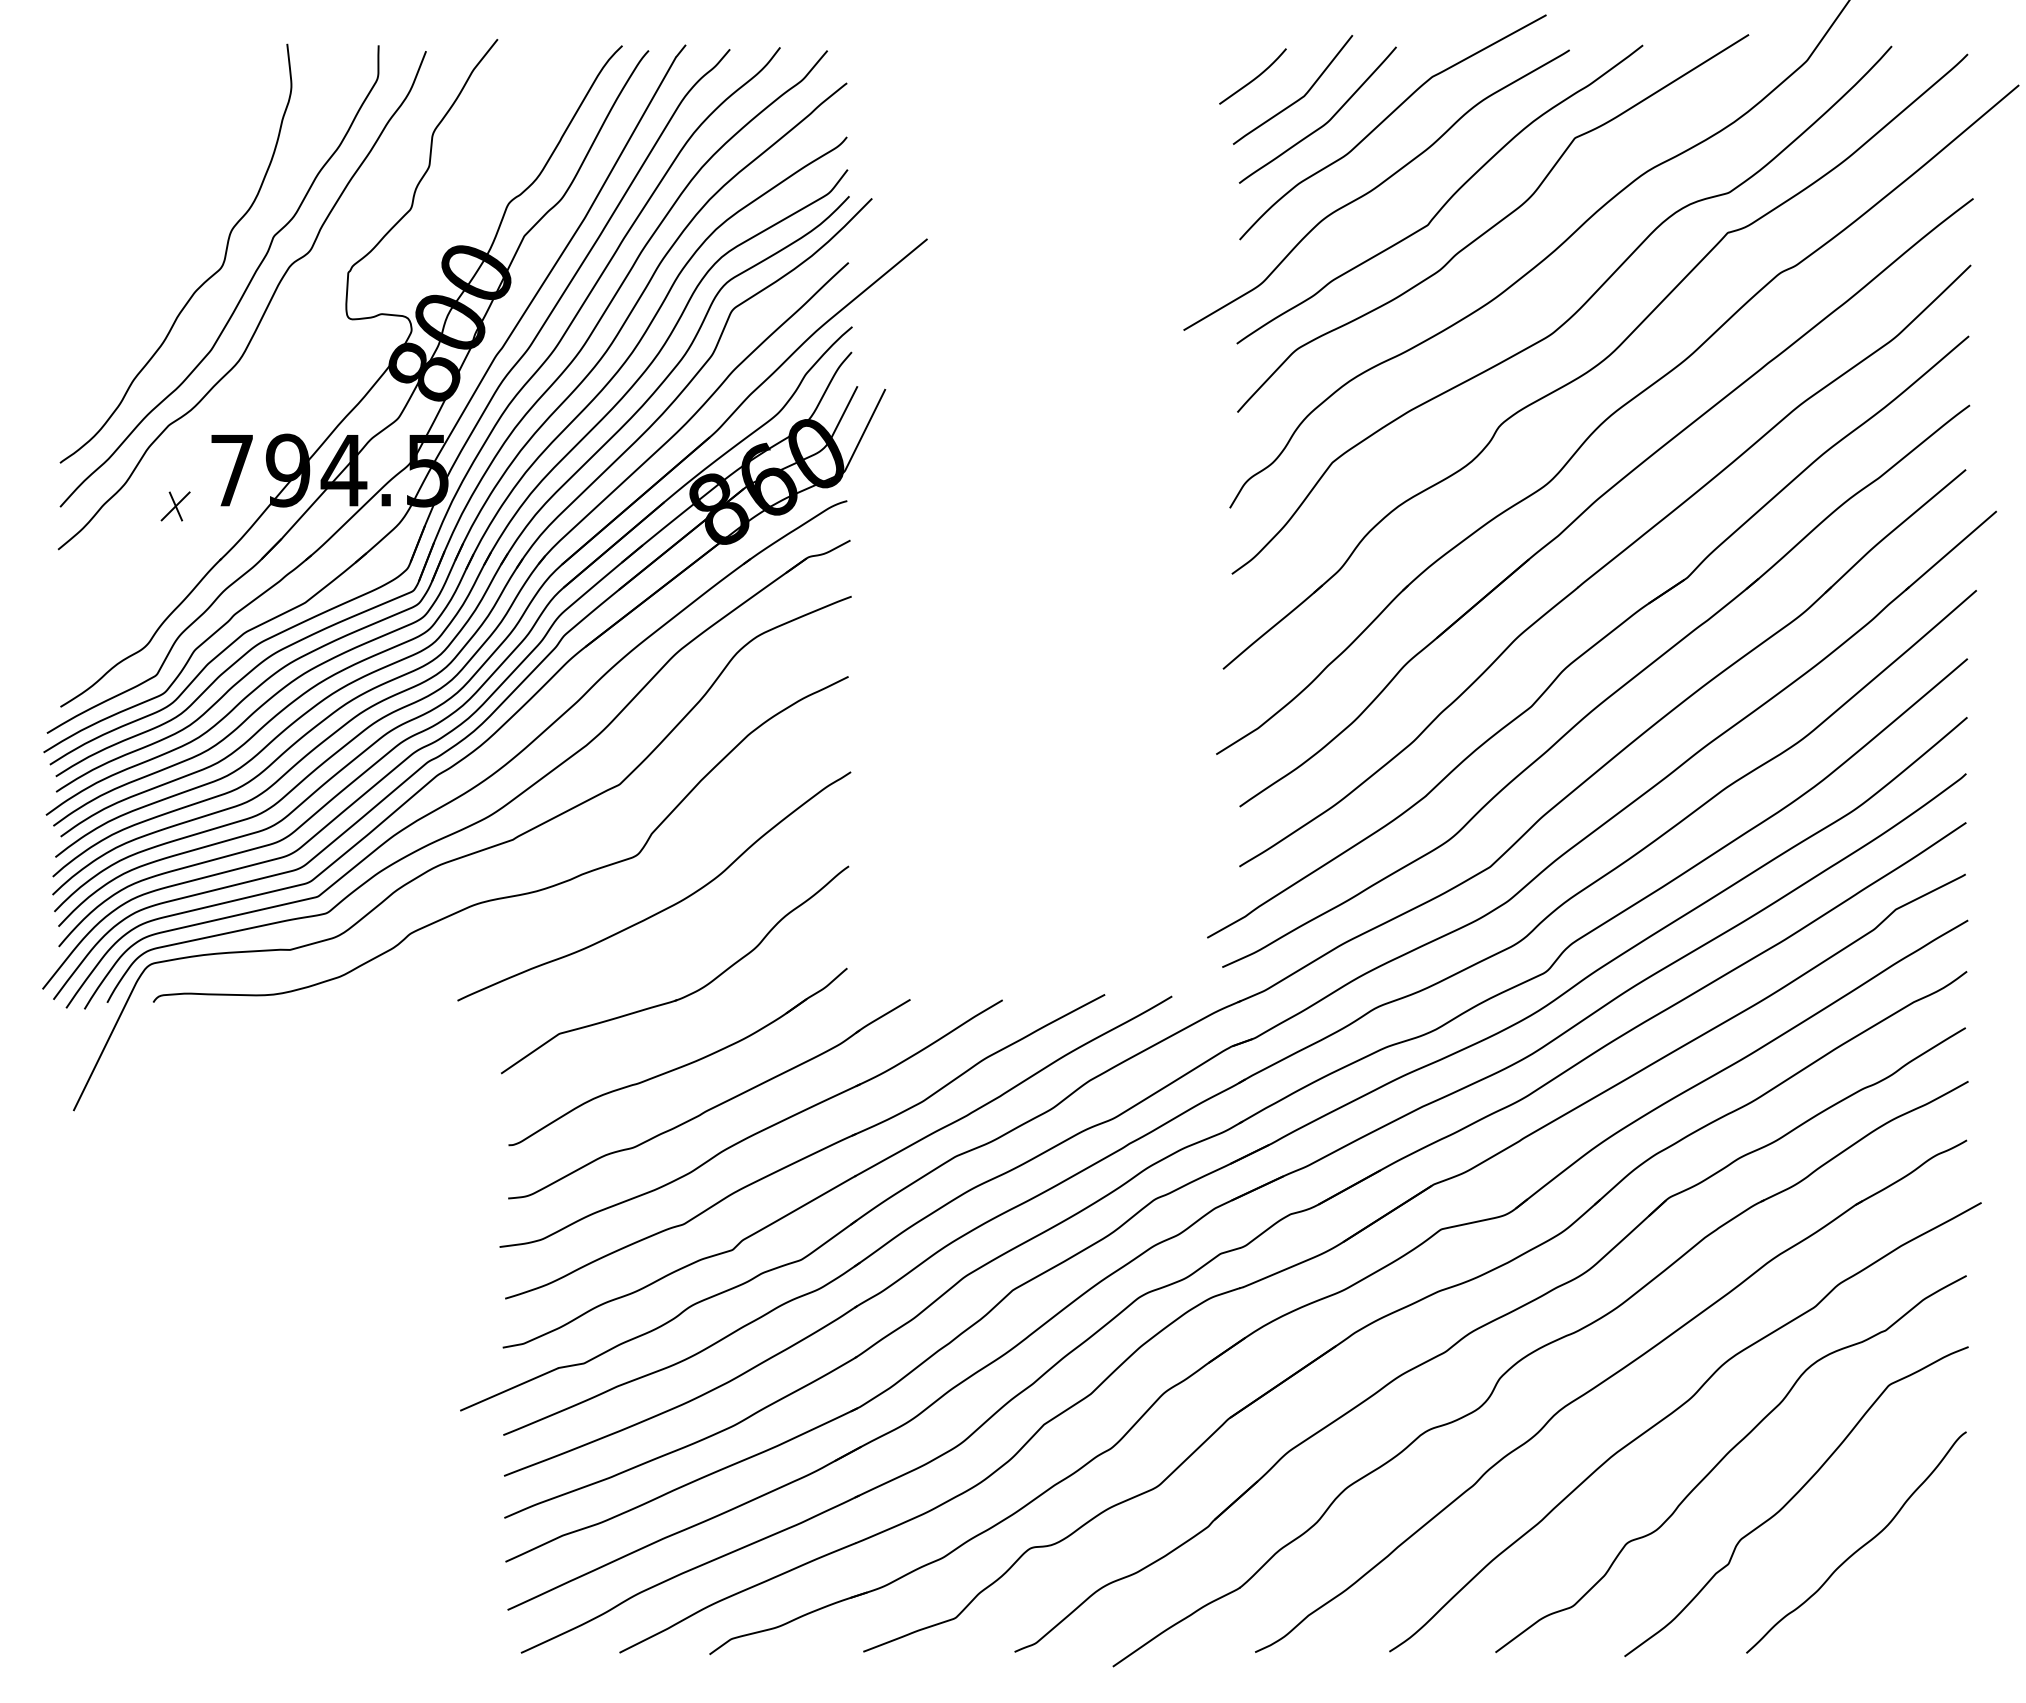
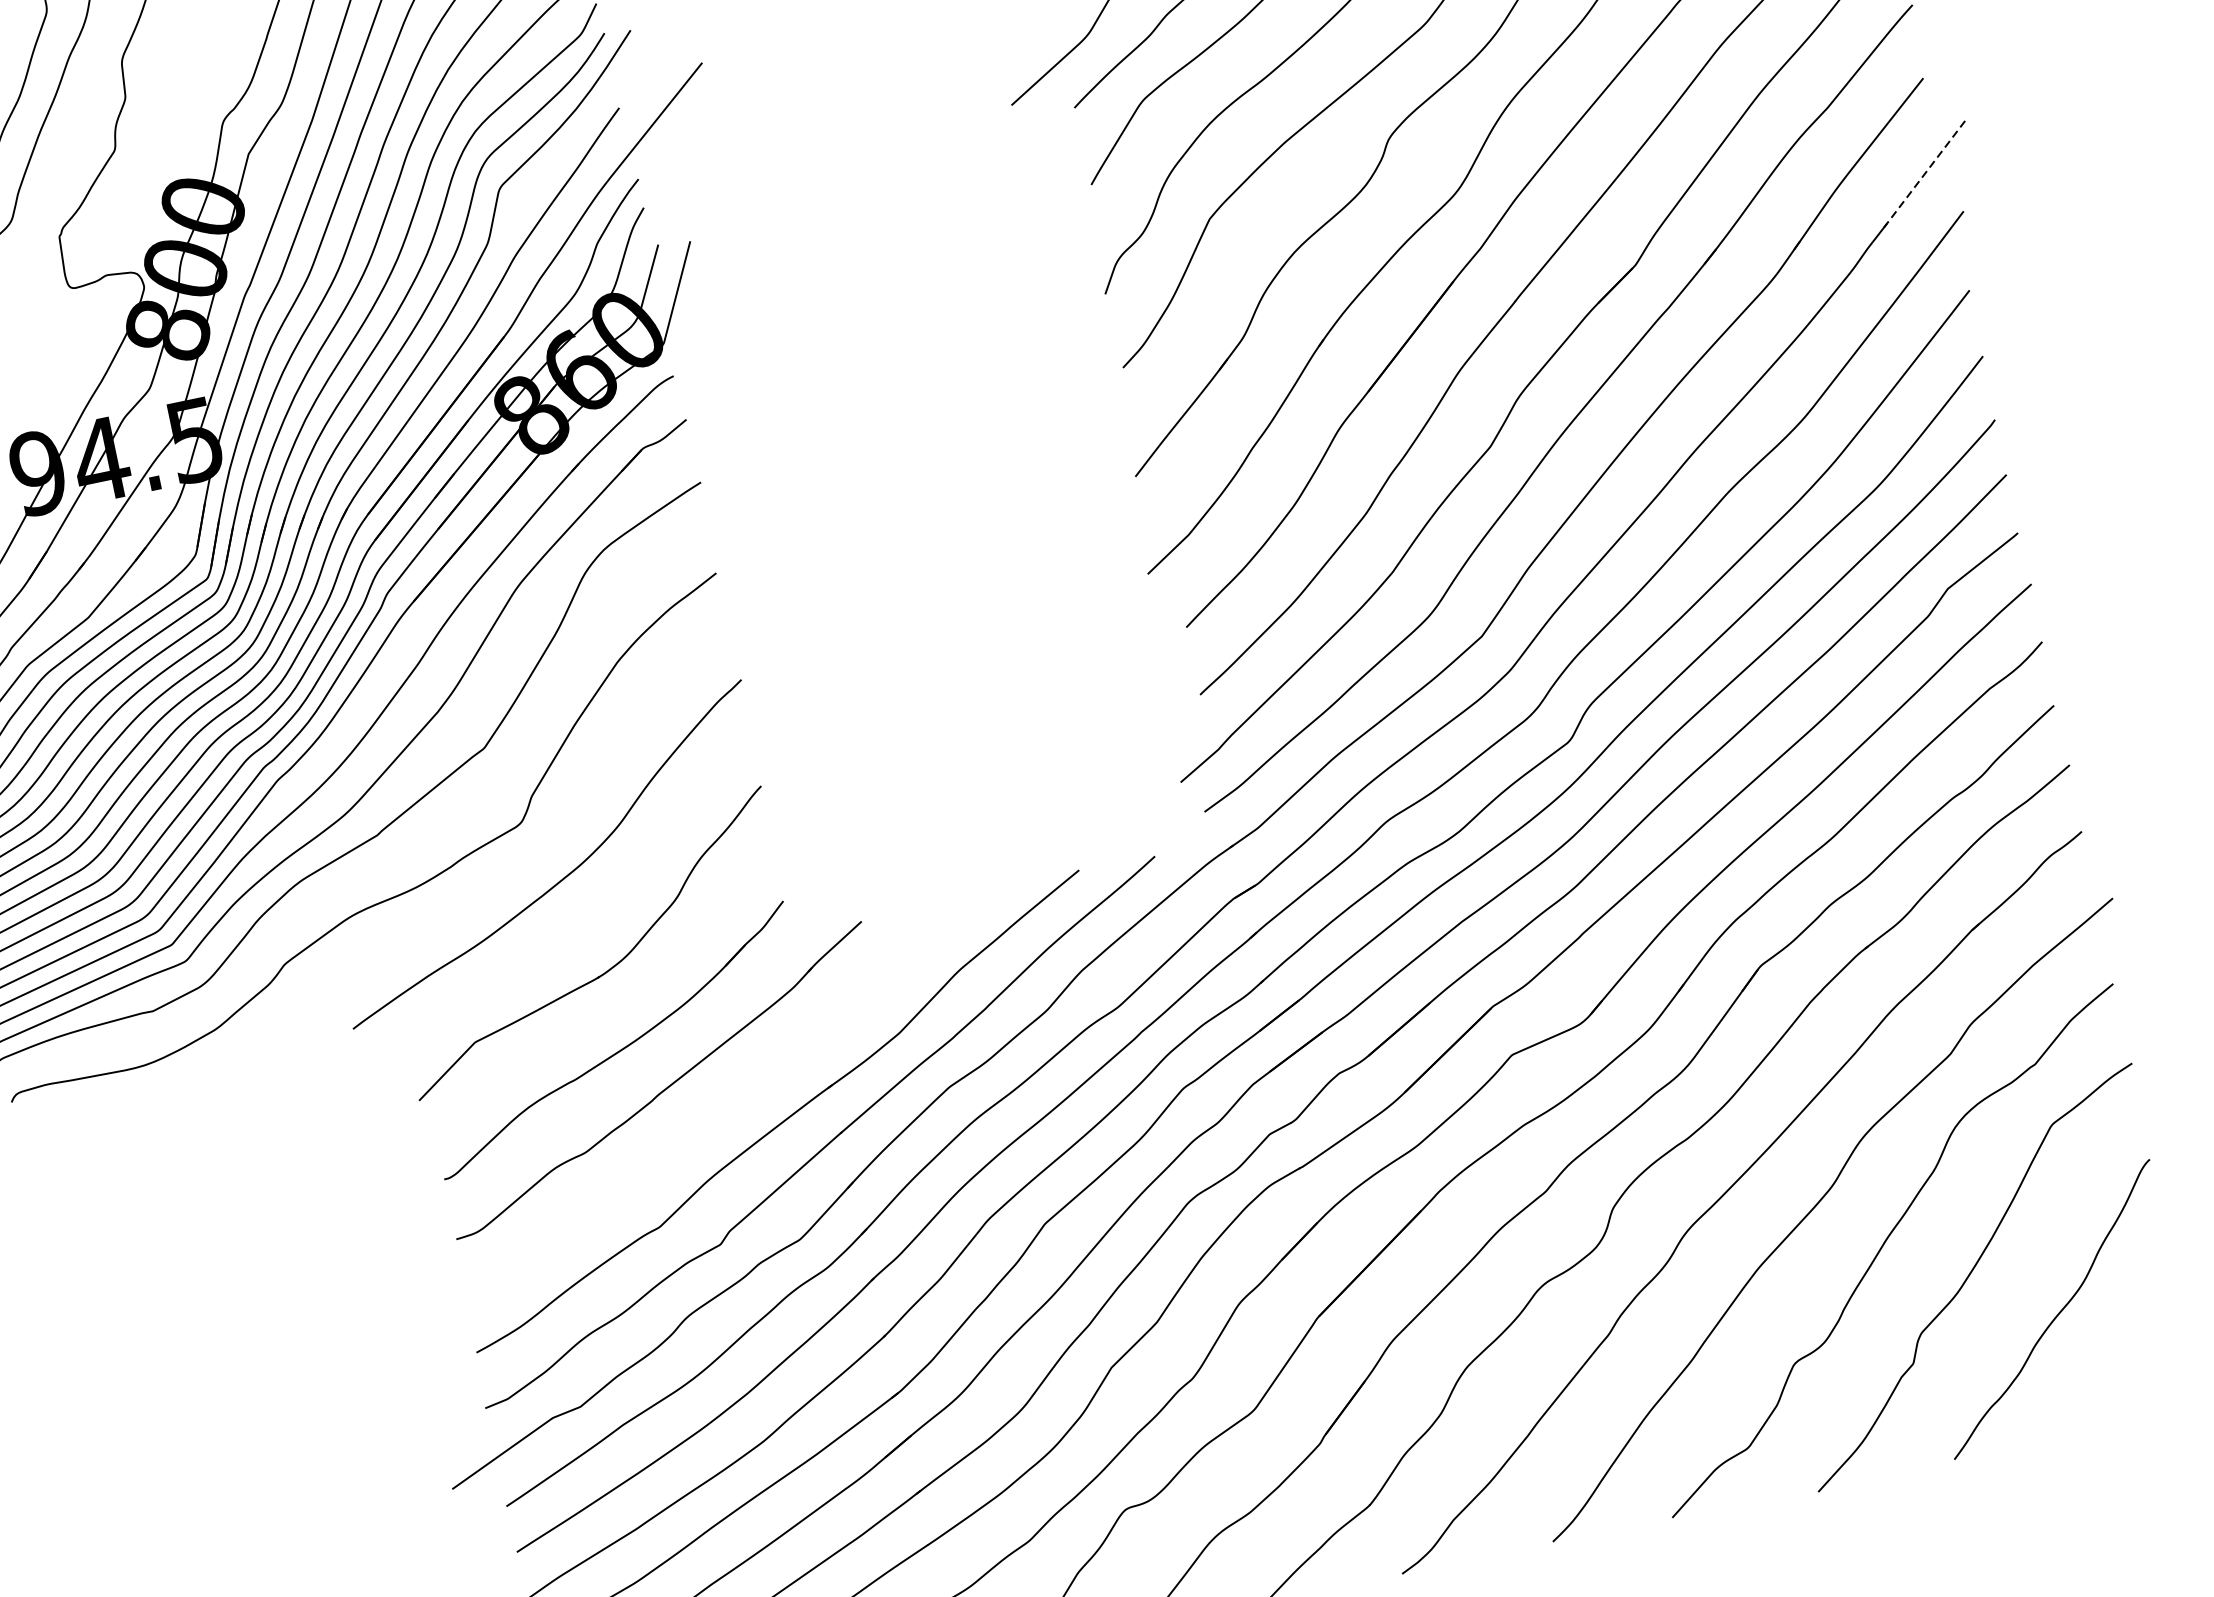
line: (1950, 551) -> (1925, 173), solid -> dashed
part: (755, 1132) -> (718, 1107), removed

